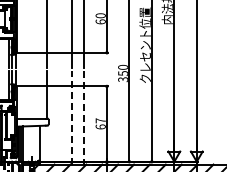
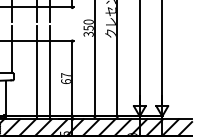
line: (71, 117) -> (36, 72), dashed -> solid
line: (84, 117) -> (49, 72), dashed -> solid

